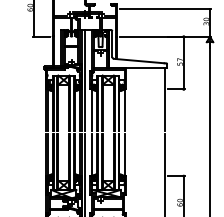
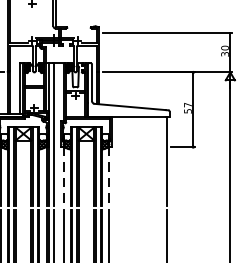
line: (92, 110) -> (64, 176), solid -> dashed
line: (124, 110) -> (109, 176), solid -> dashed

